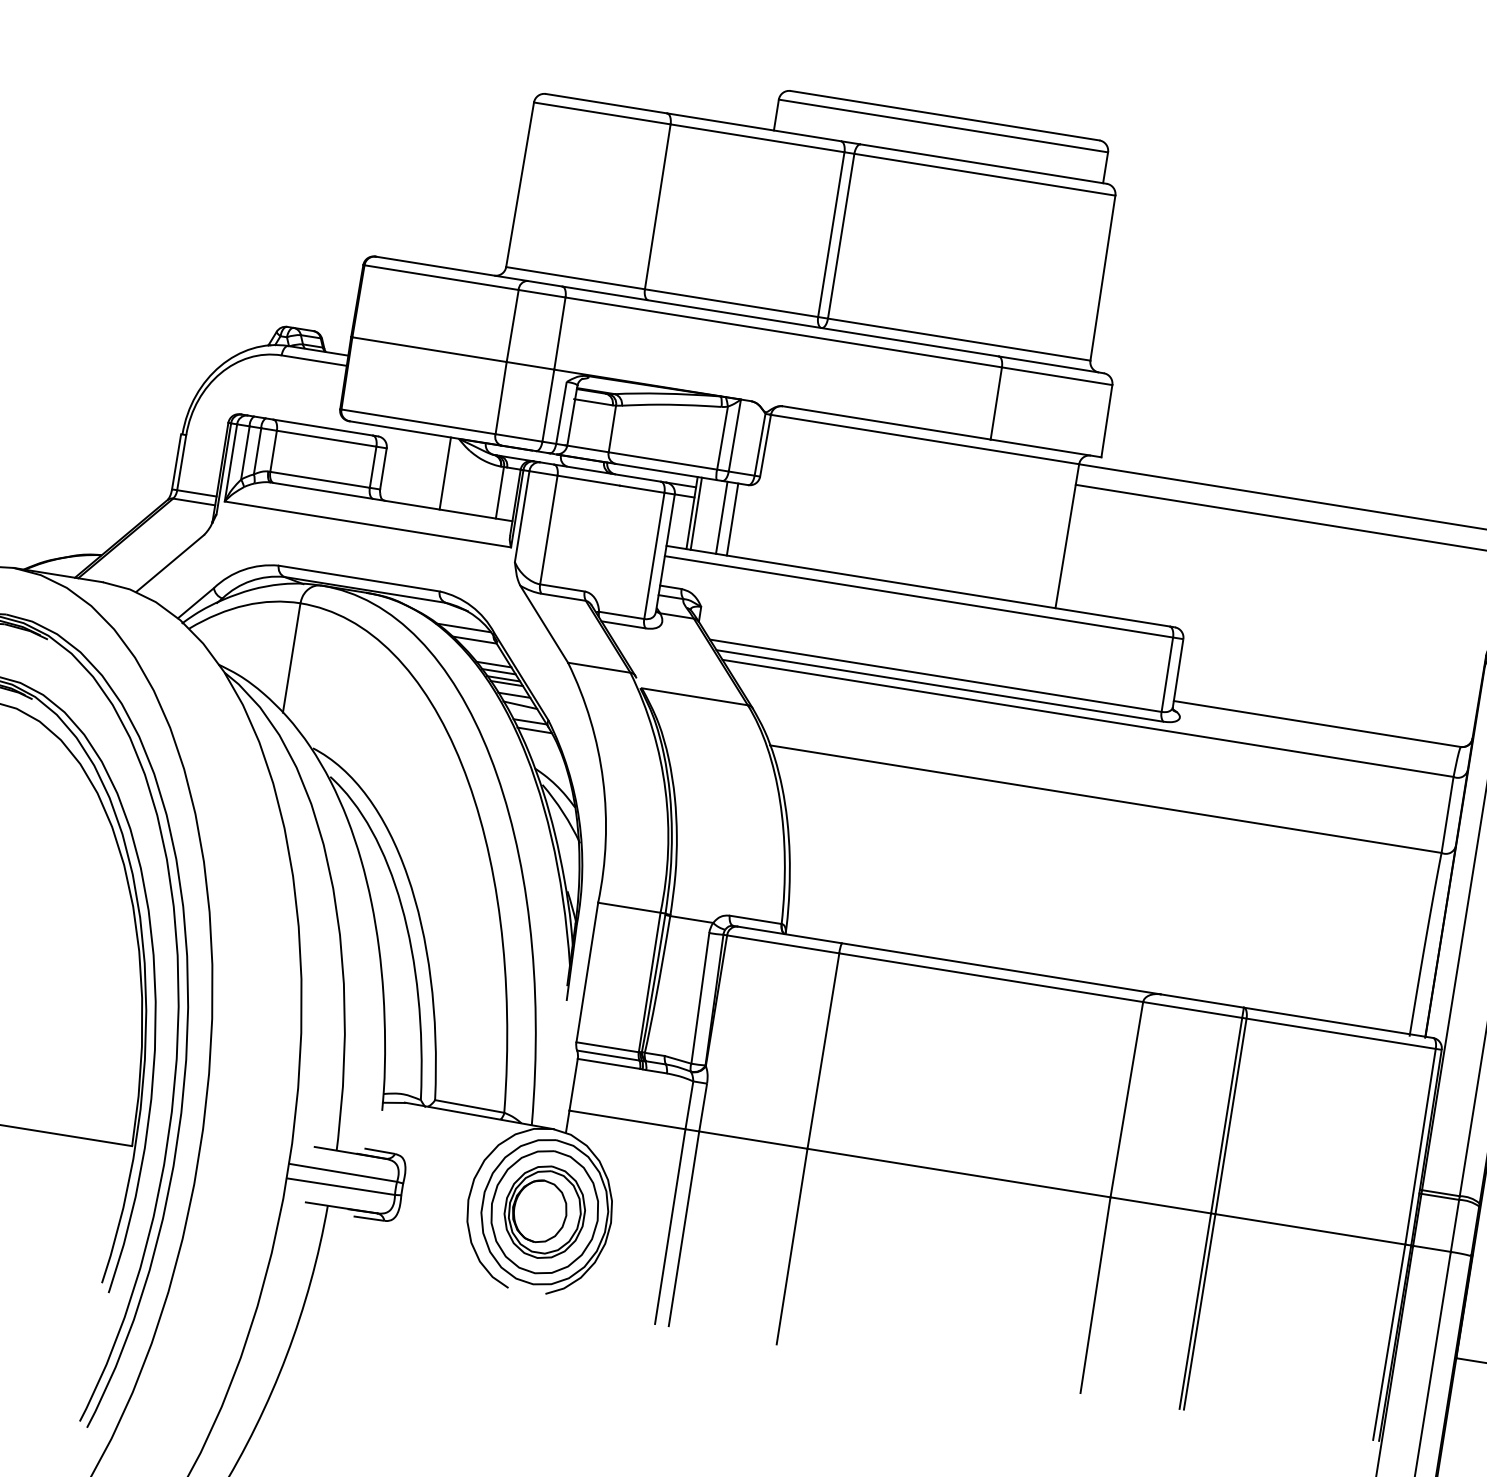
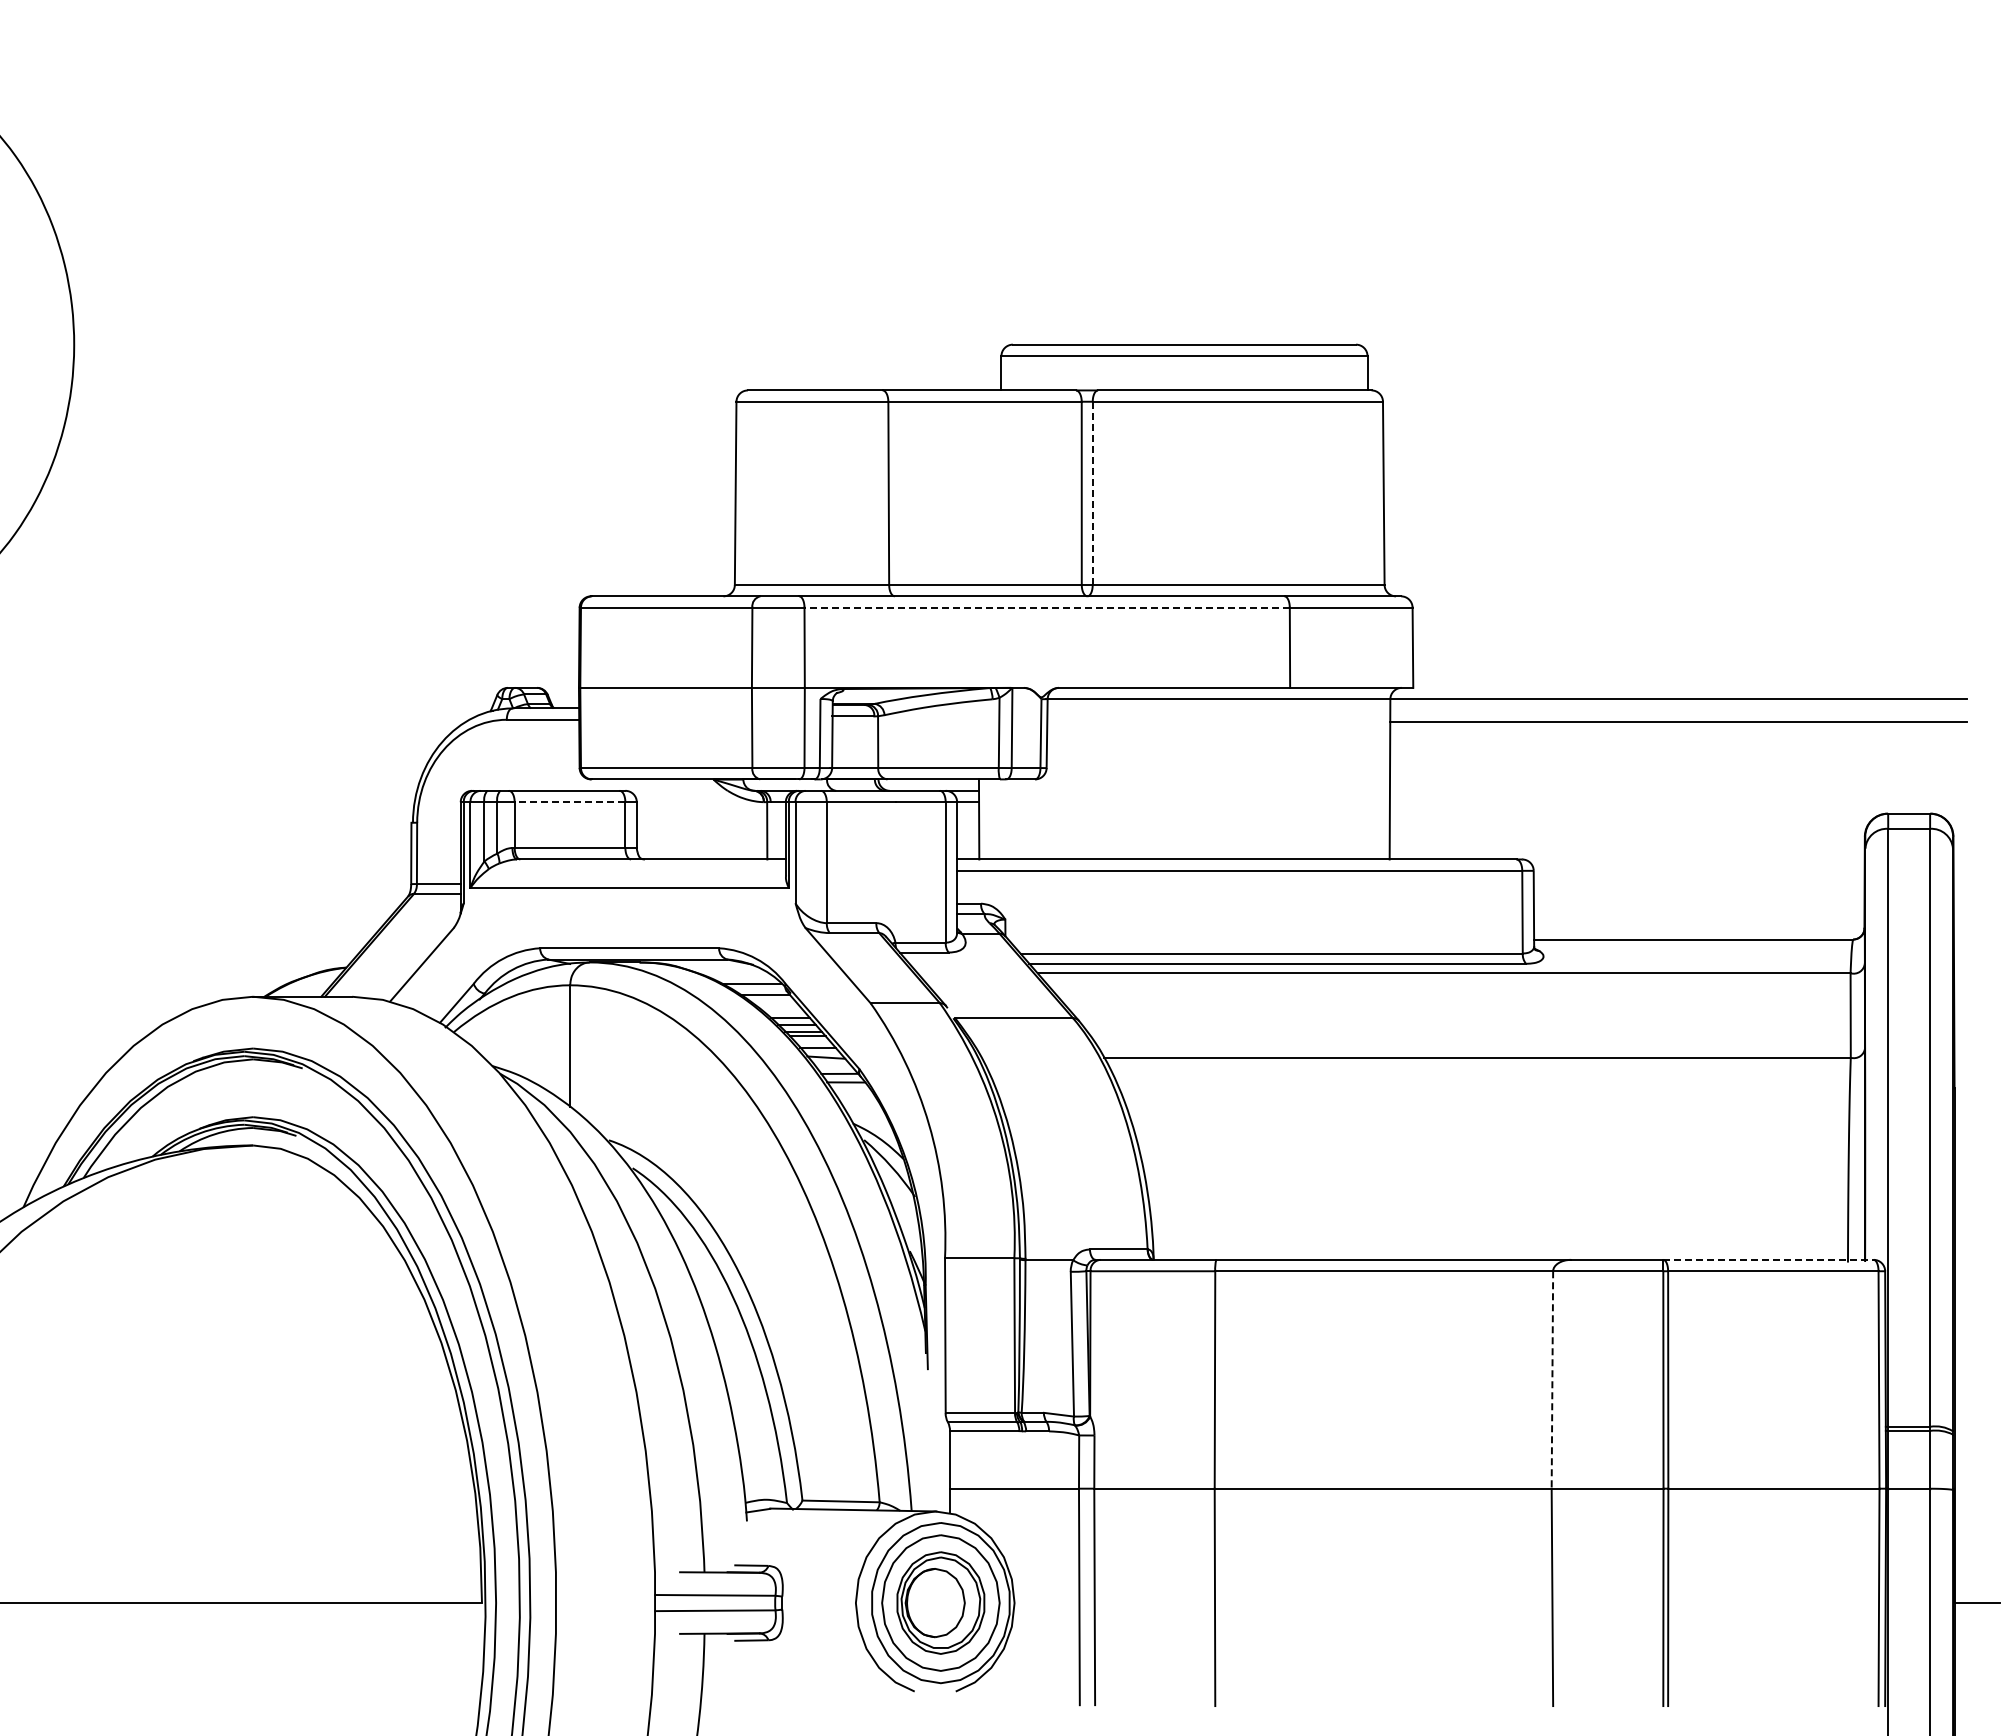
line: (840, 236) -> (1092, 493), solid -> dashed
line: (784, 332) -> (1047, 607), solid -> dashed
line: (326, 438) -> (569, 802), solid -> dashed
line: (445, 473) -> (704, 819), removed
line: (695, 513) -> (983, 819), removed
line: (722, 517) -> (1012, 819), removed
line: (732, 519) -> (1024, 819), removed
line: (1339, 1022) -> (1769, 1259), solid -> dashed
line: (1127, 1099) -> (1552, 1379), solid -> dashed

